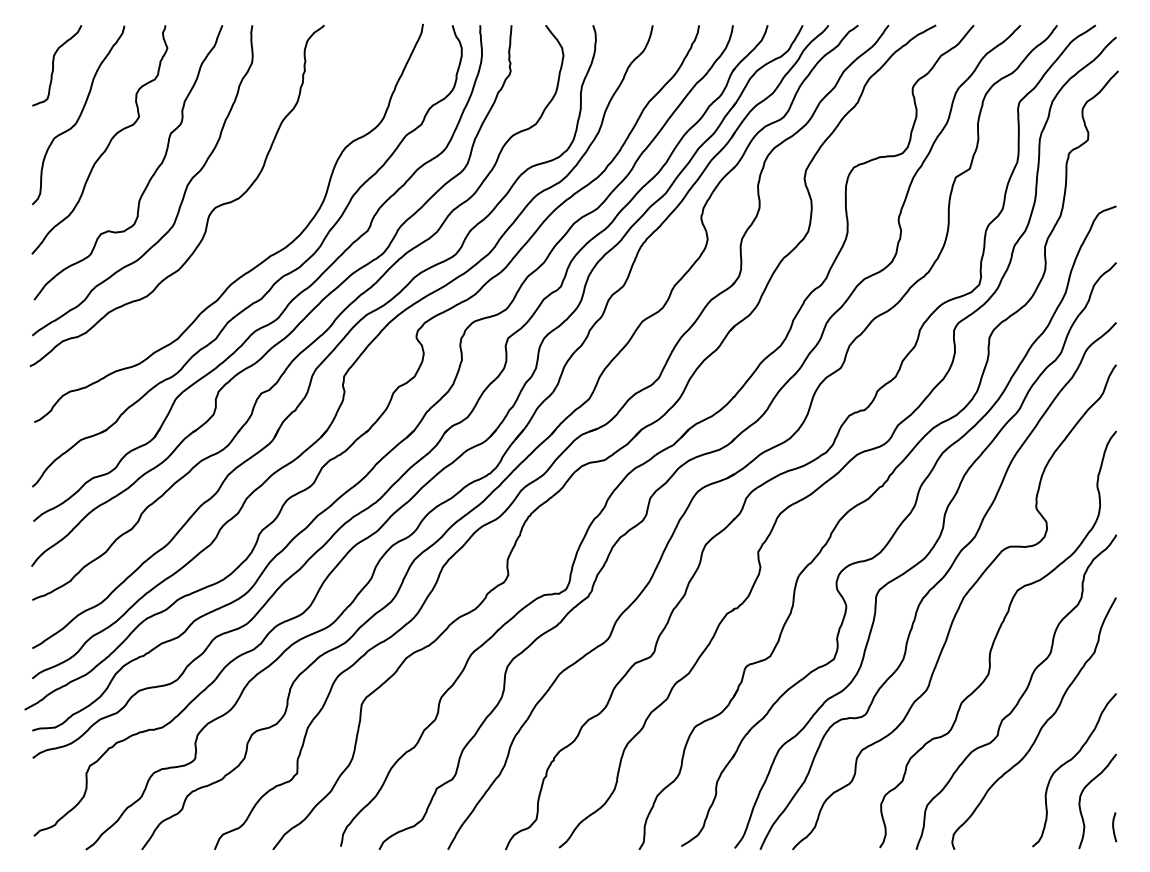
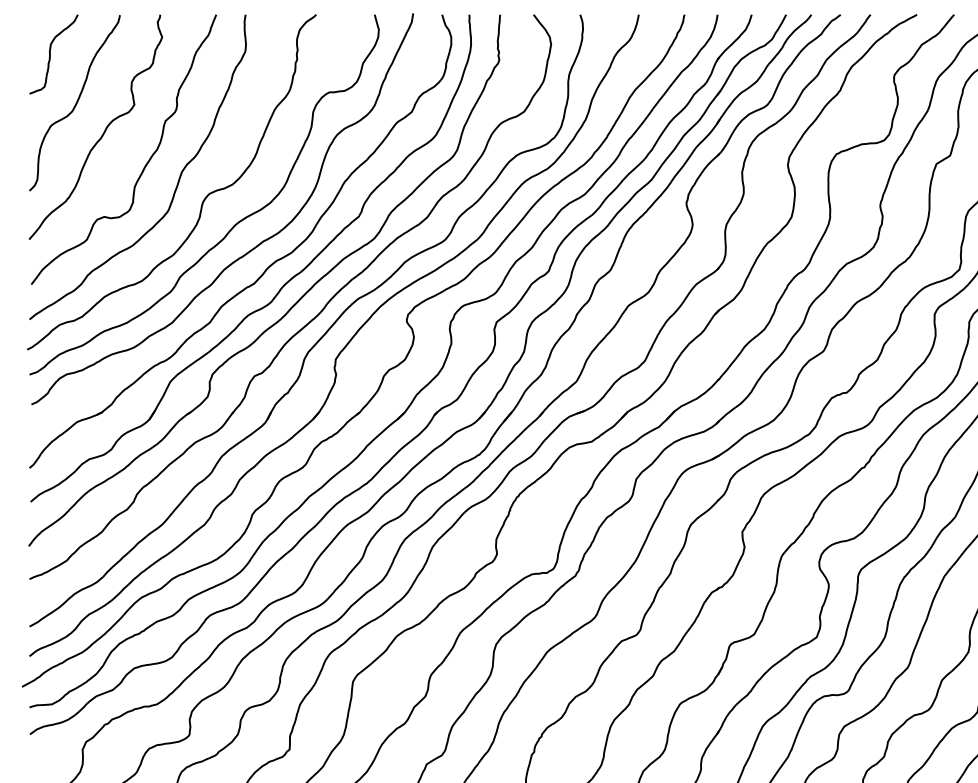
curve: (241, 238) -> (234, 224), added

